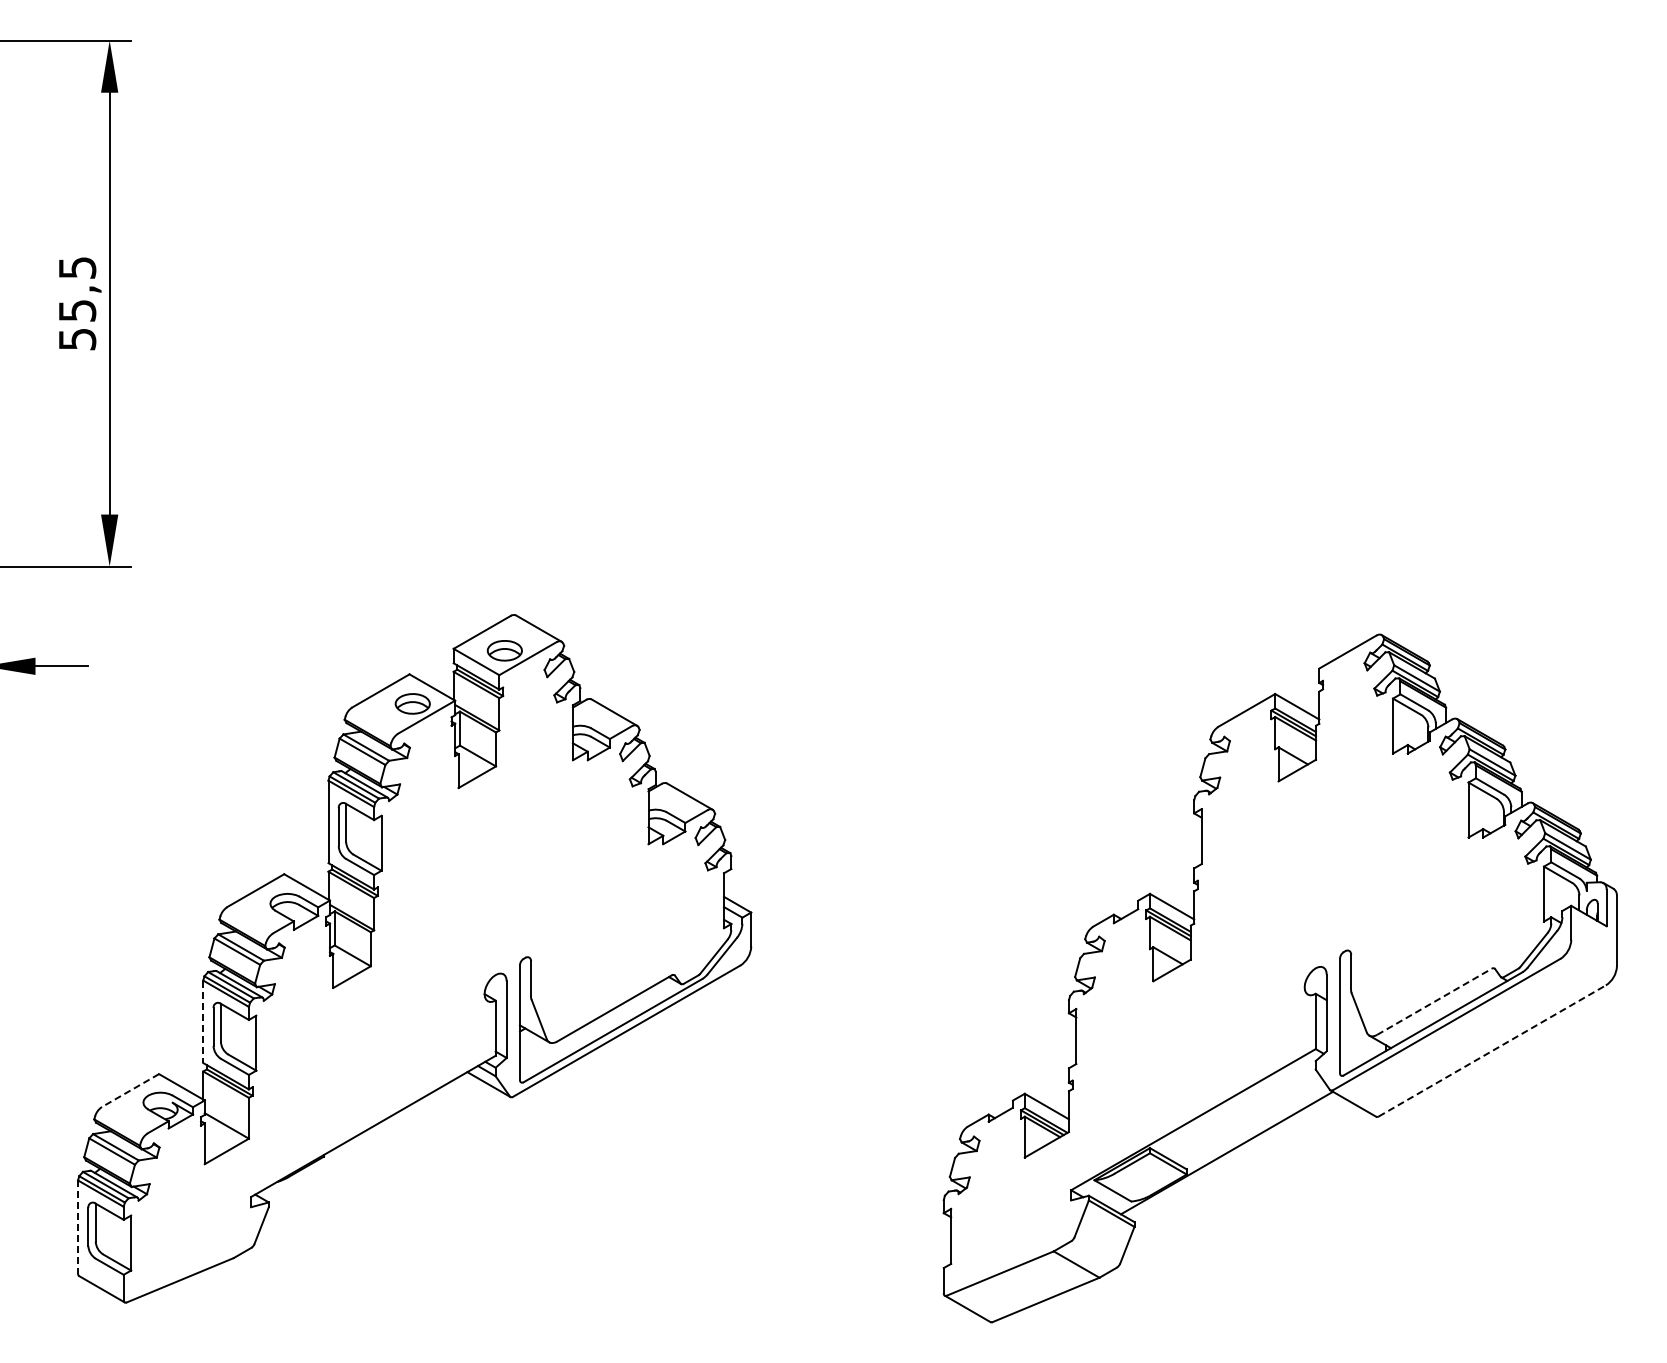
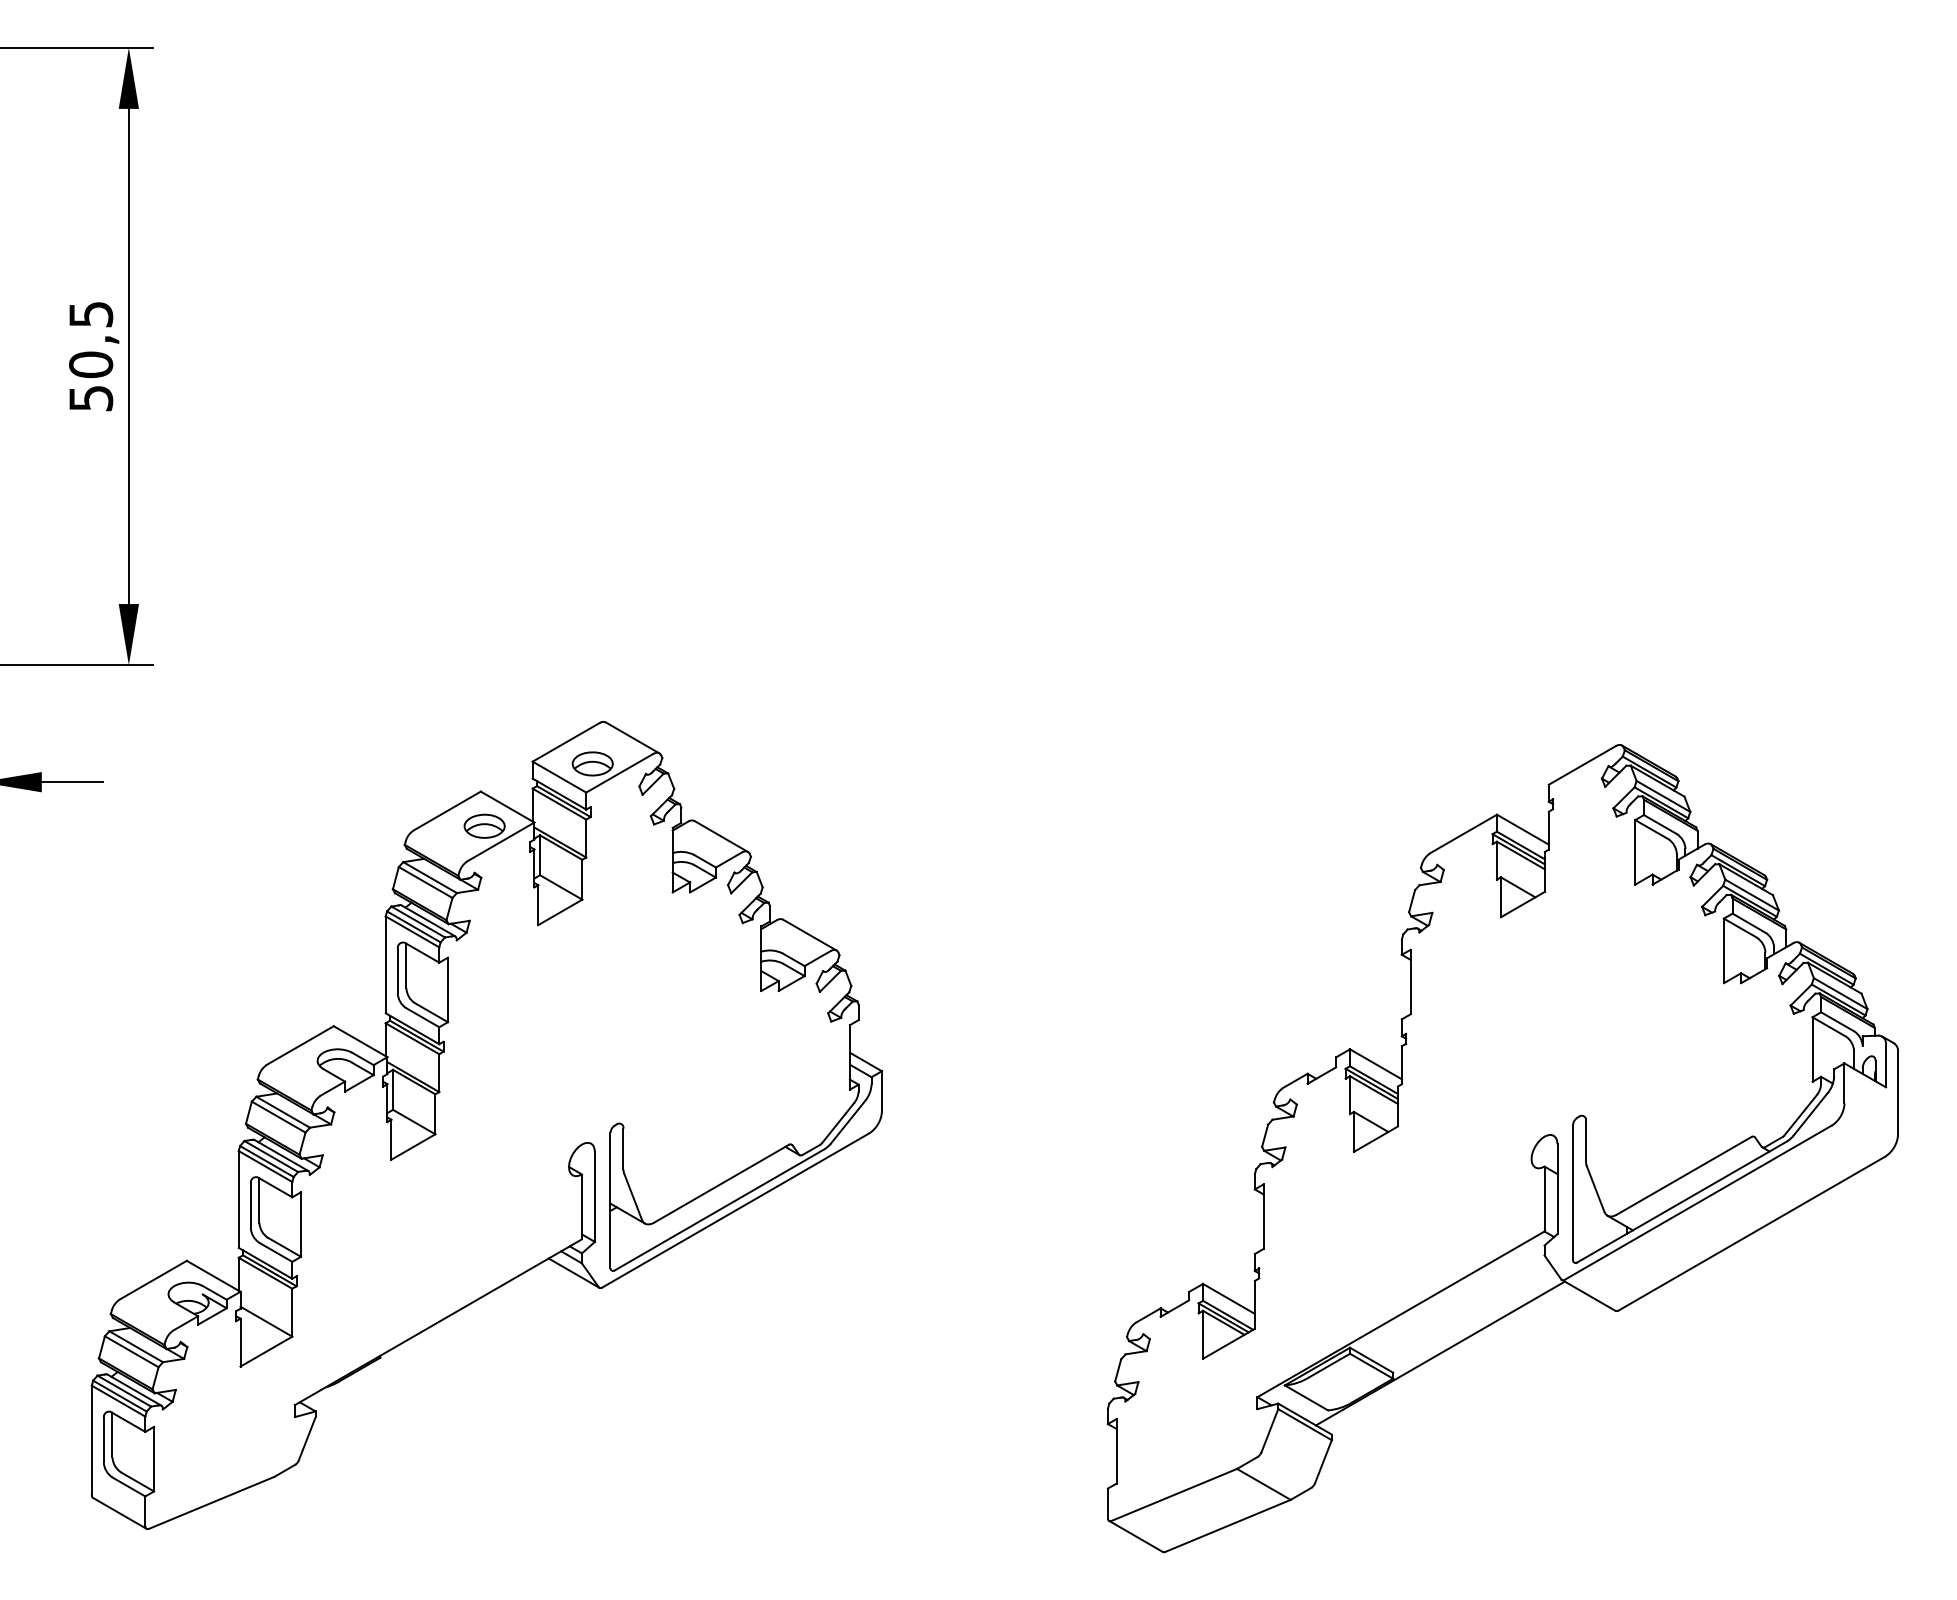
text: (77, 310) -> (91, 364), 55,5 -> 50,5
line: (1434, 1001) -> (1683, 1175), dashed -> solid
line: (203, 1022) -> (239, 1200), dashed -> solid
line: (1492, 1050) -> (1752, 1233), dashed -> solid
line: (130, 1090) -> (153, 1280), dashed -> solid
line: (78, 1227) -> (92, 1440), dashed -> solid

